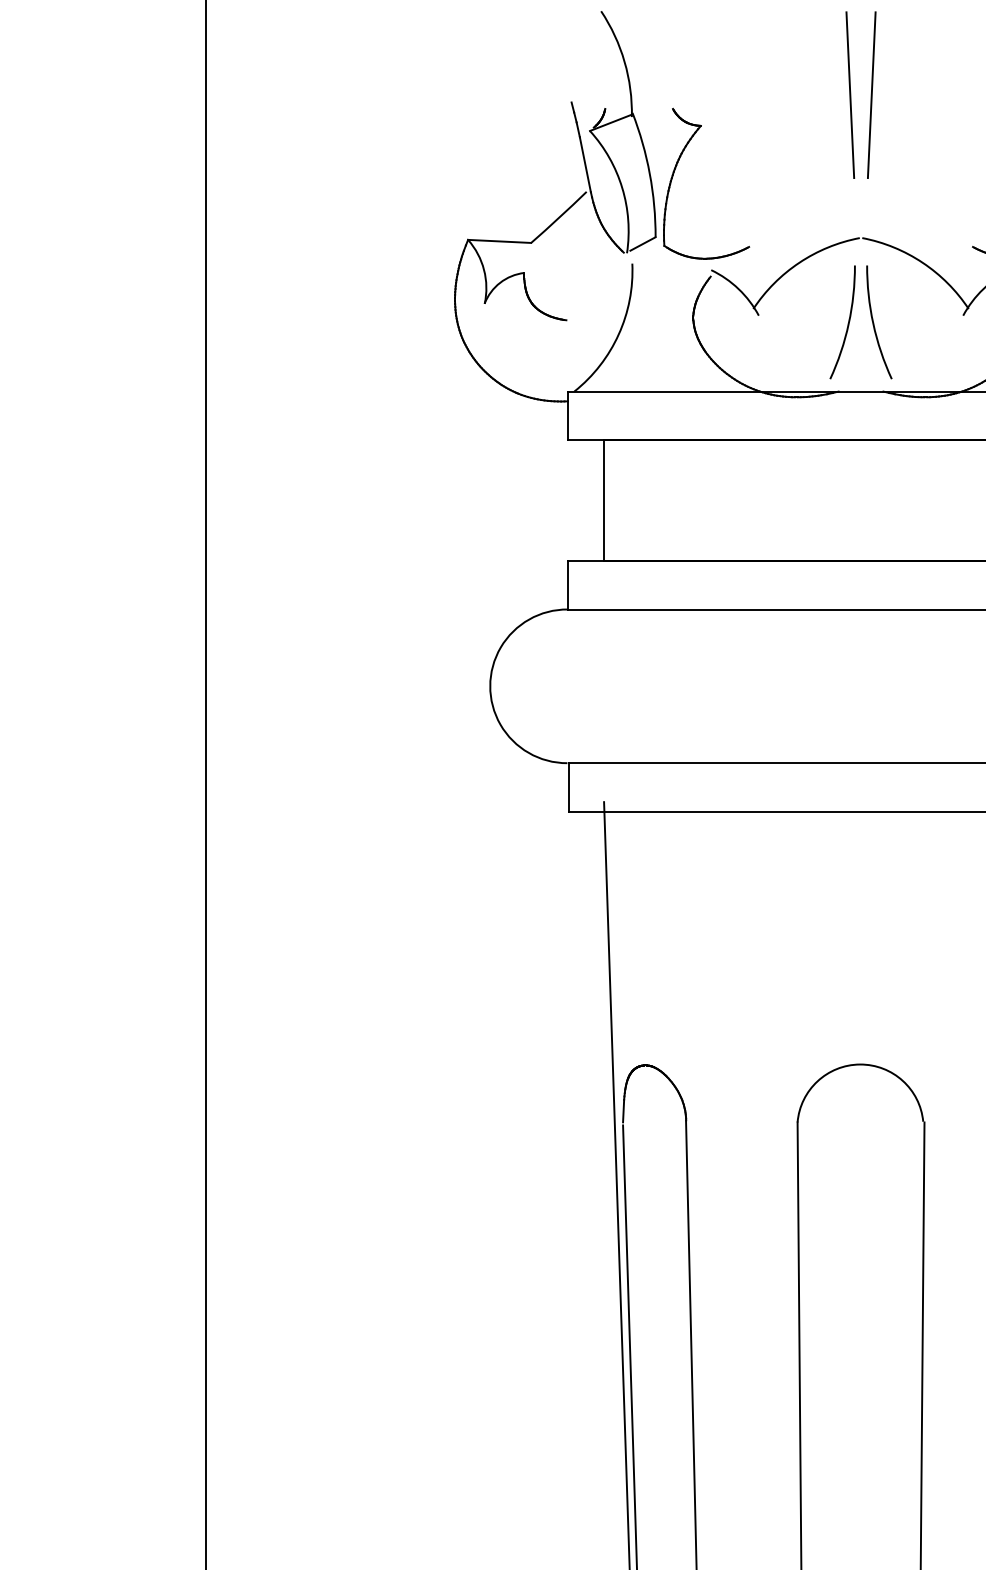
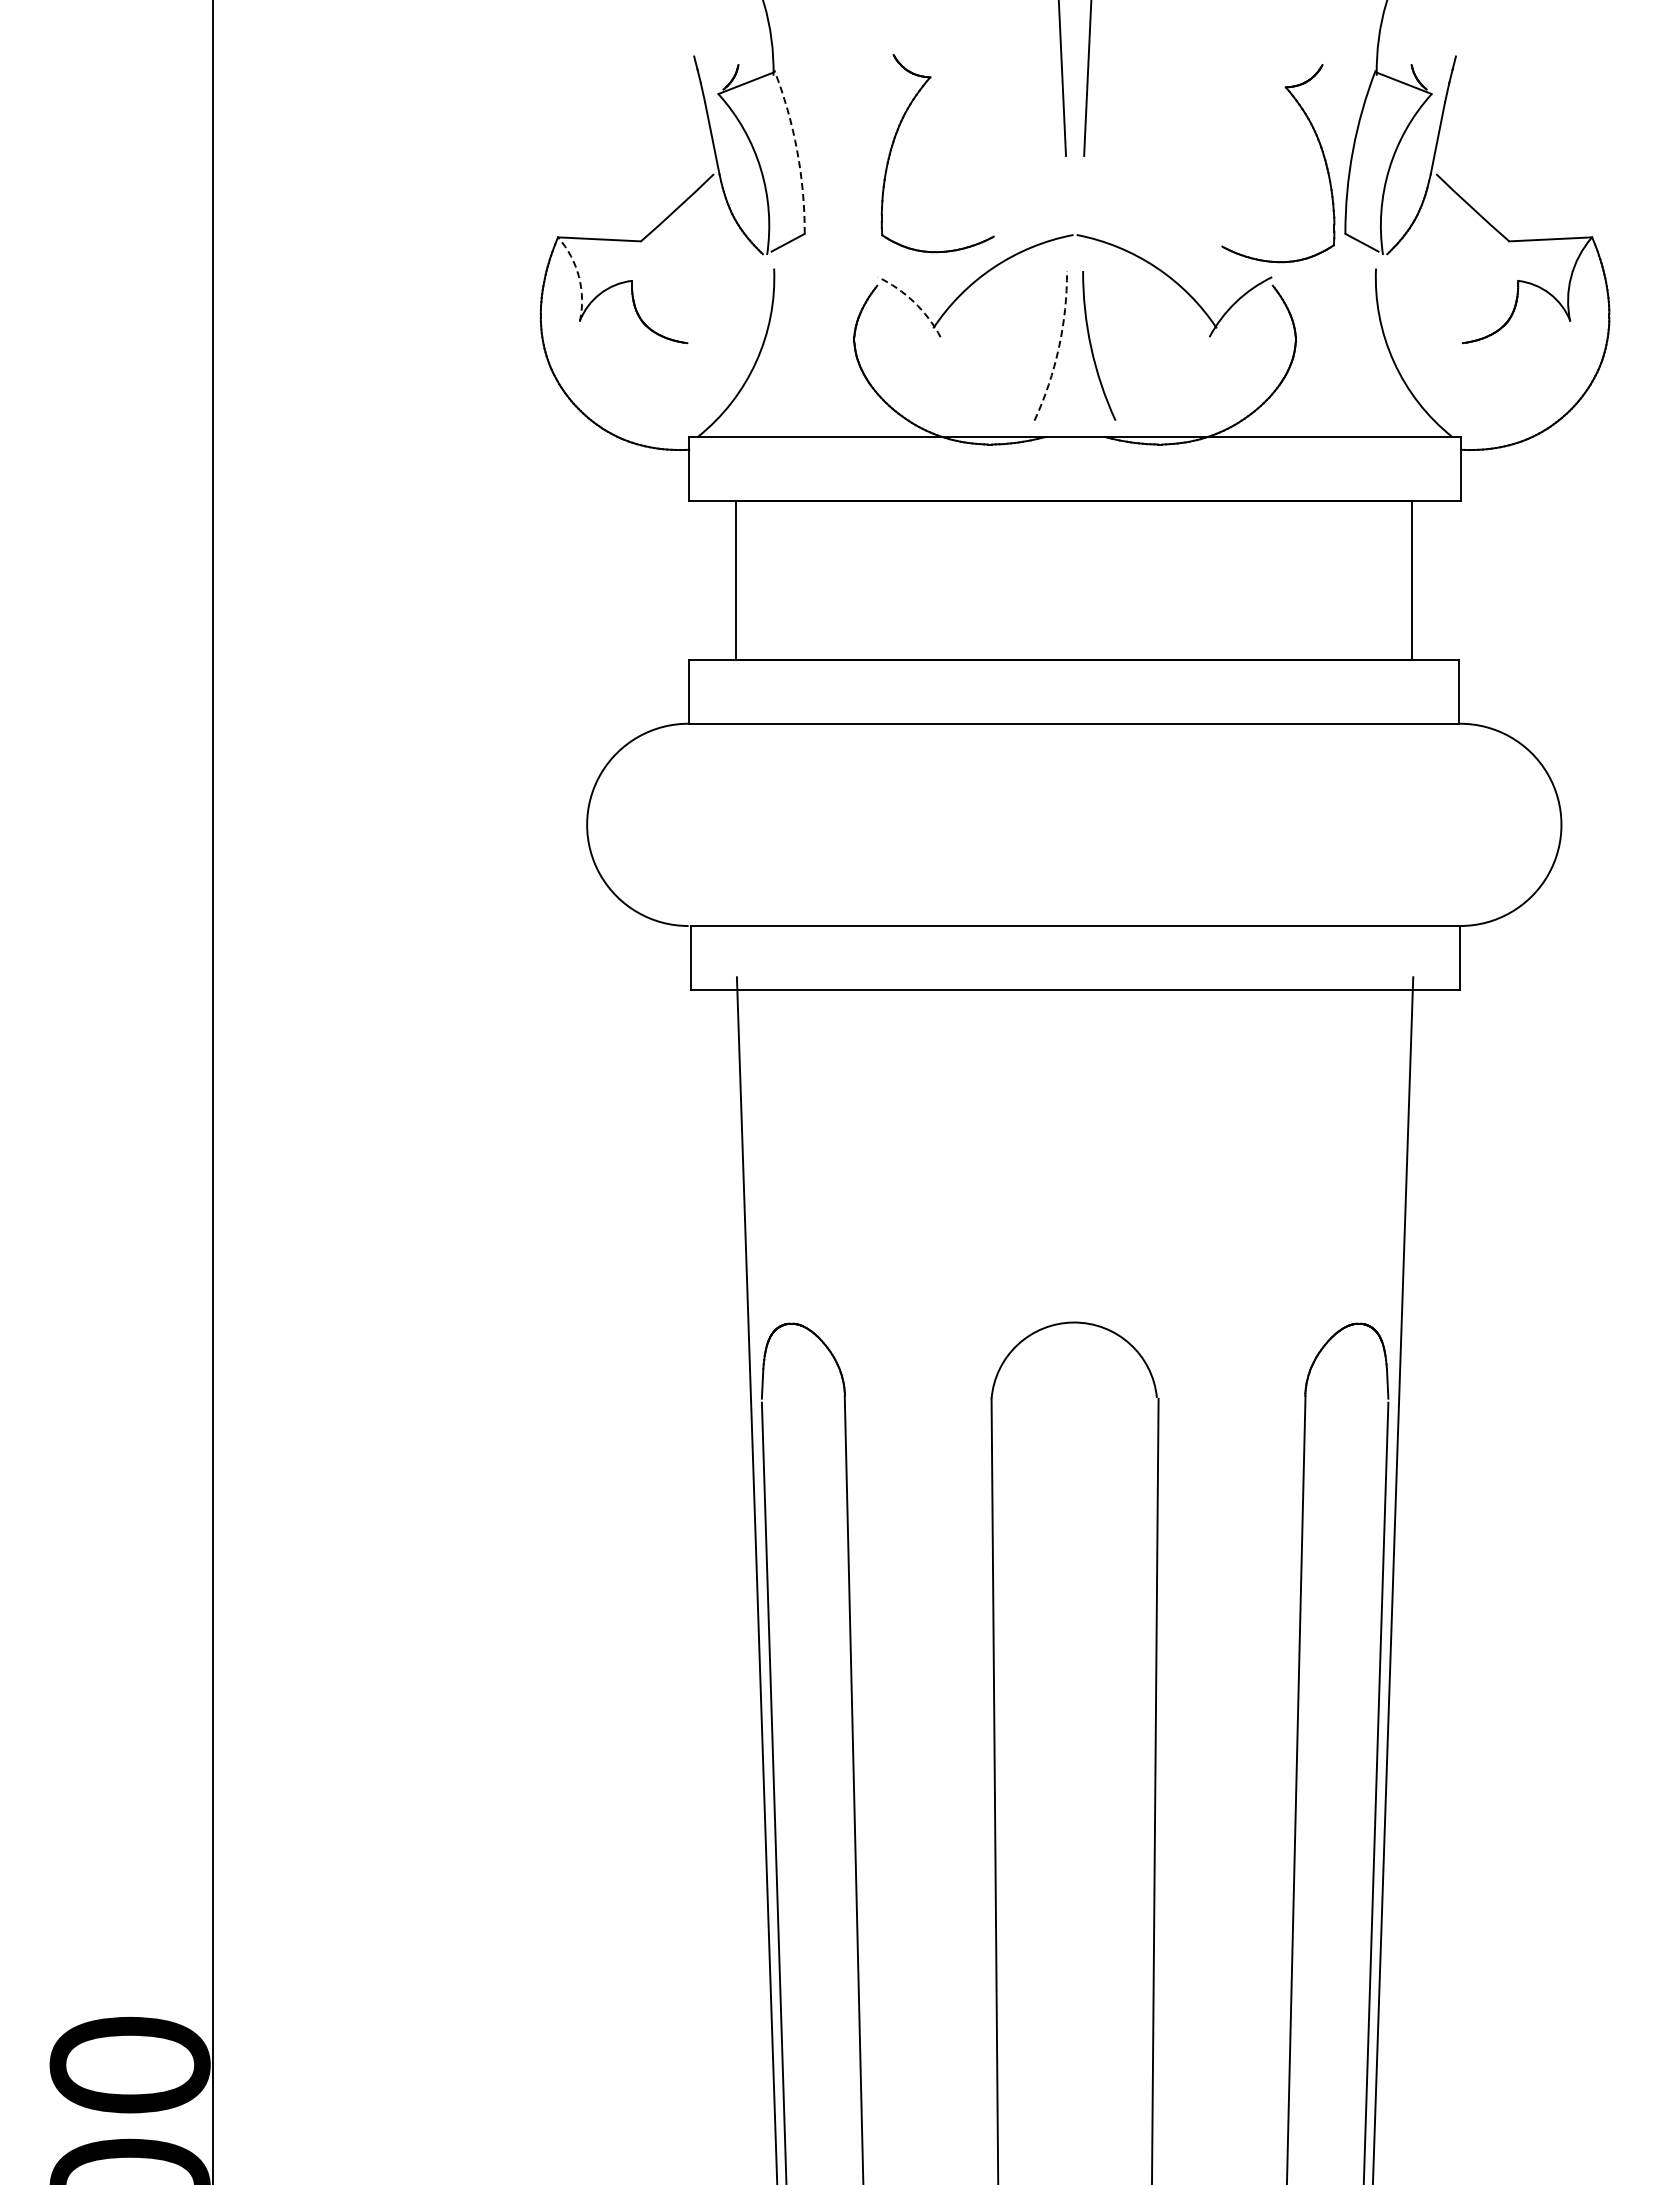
arc: (650, 173) -> (797, 150), solid -> dashed
part: (674, 173) -> (895, 139), moved
arc: (484, 269) -> (579, 276), solid -> dashed
arc: (739, 289) -> (914, 302), solid -> dashed
arc: (848, 323) -> (1058, 347), solid -> dashed

